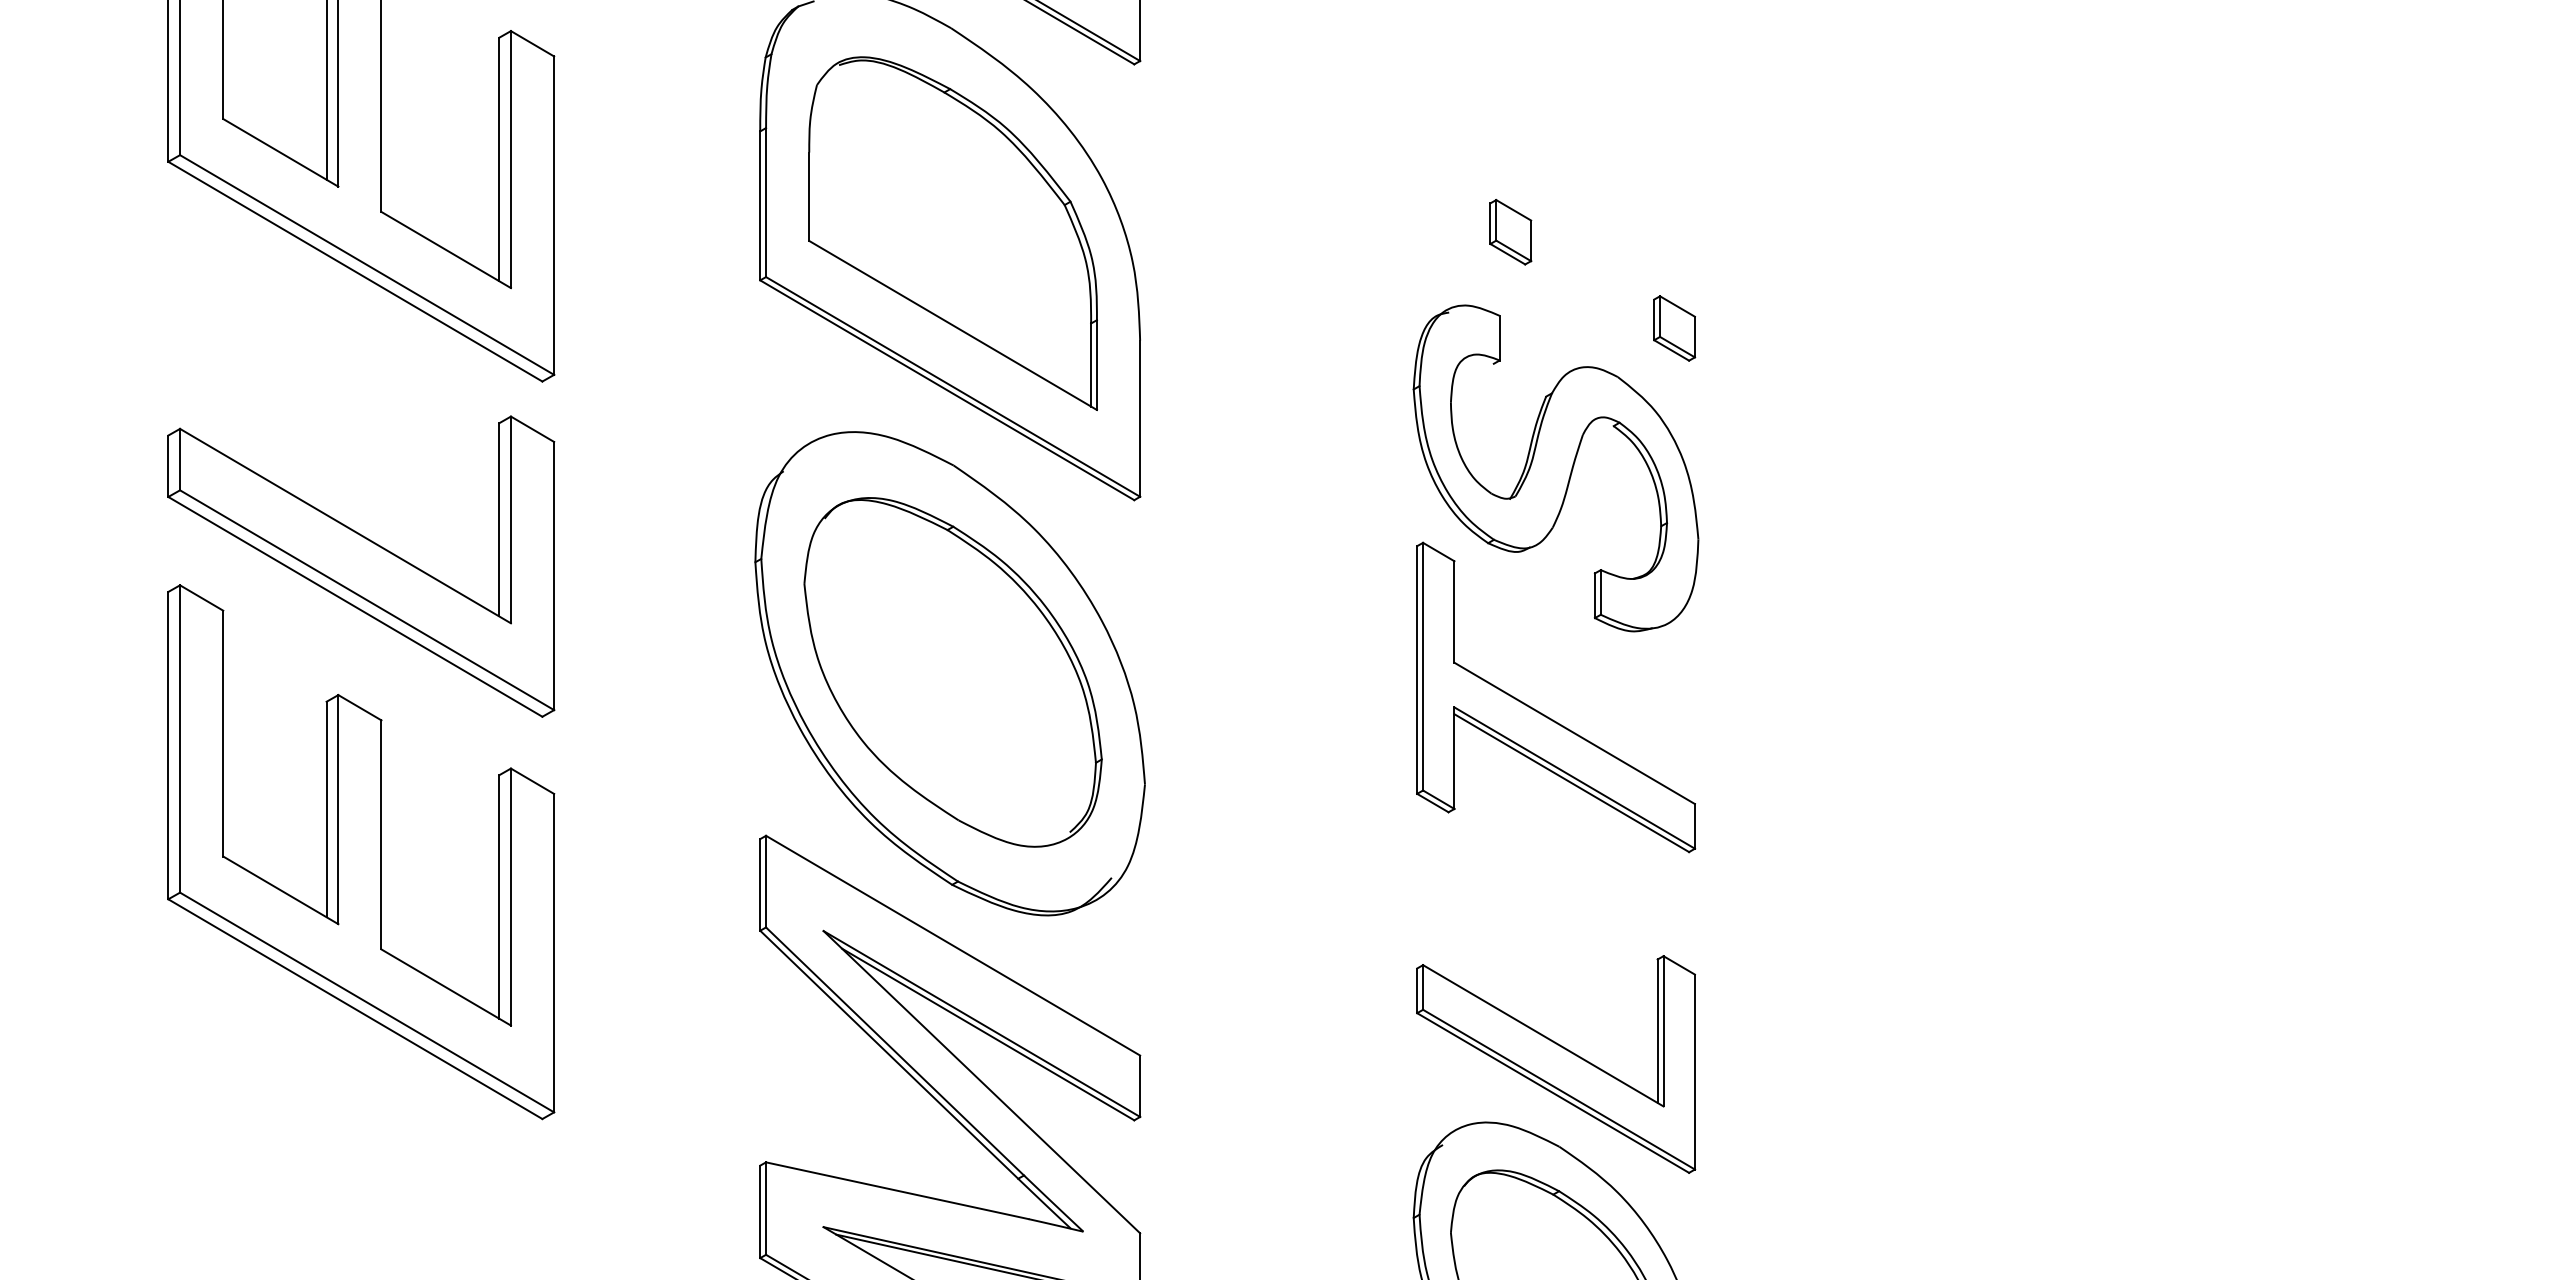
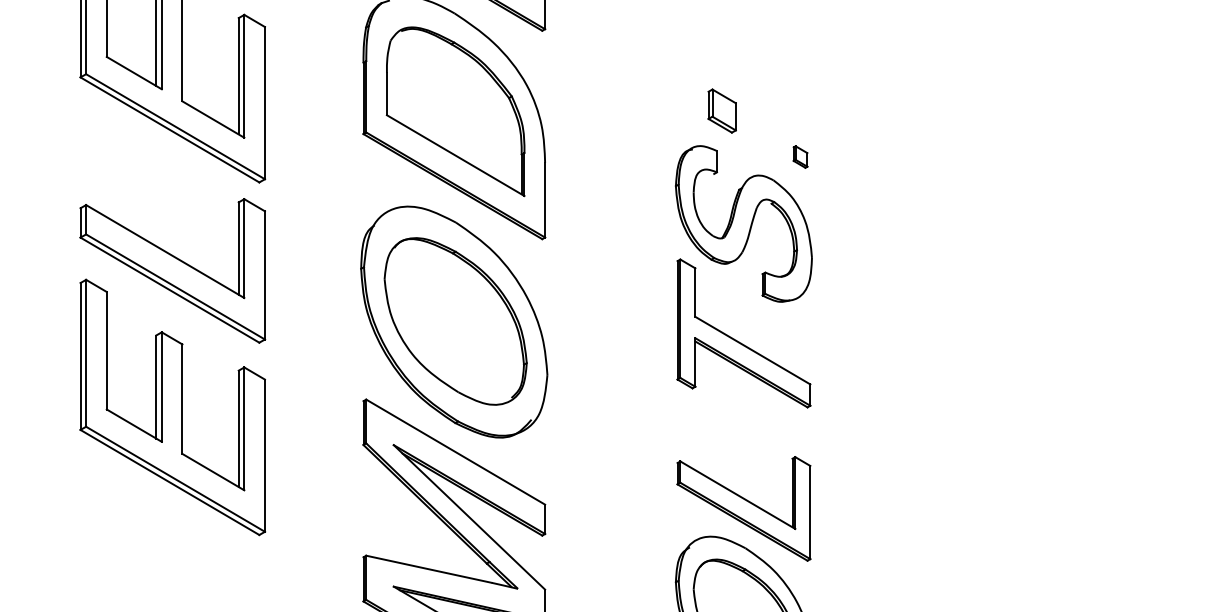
part: (1511, 231) -> (722, 110), size x1.4
part: (1674, 327) -> (800, 156), size x0.7

